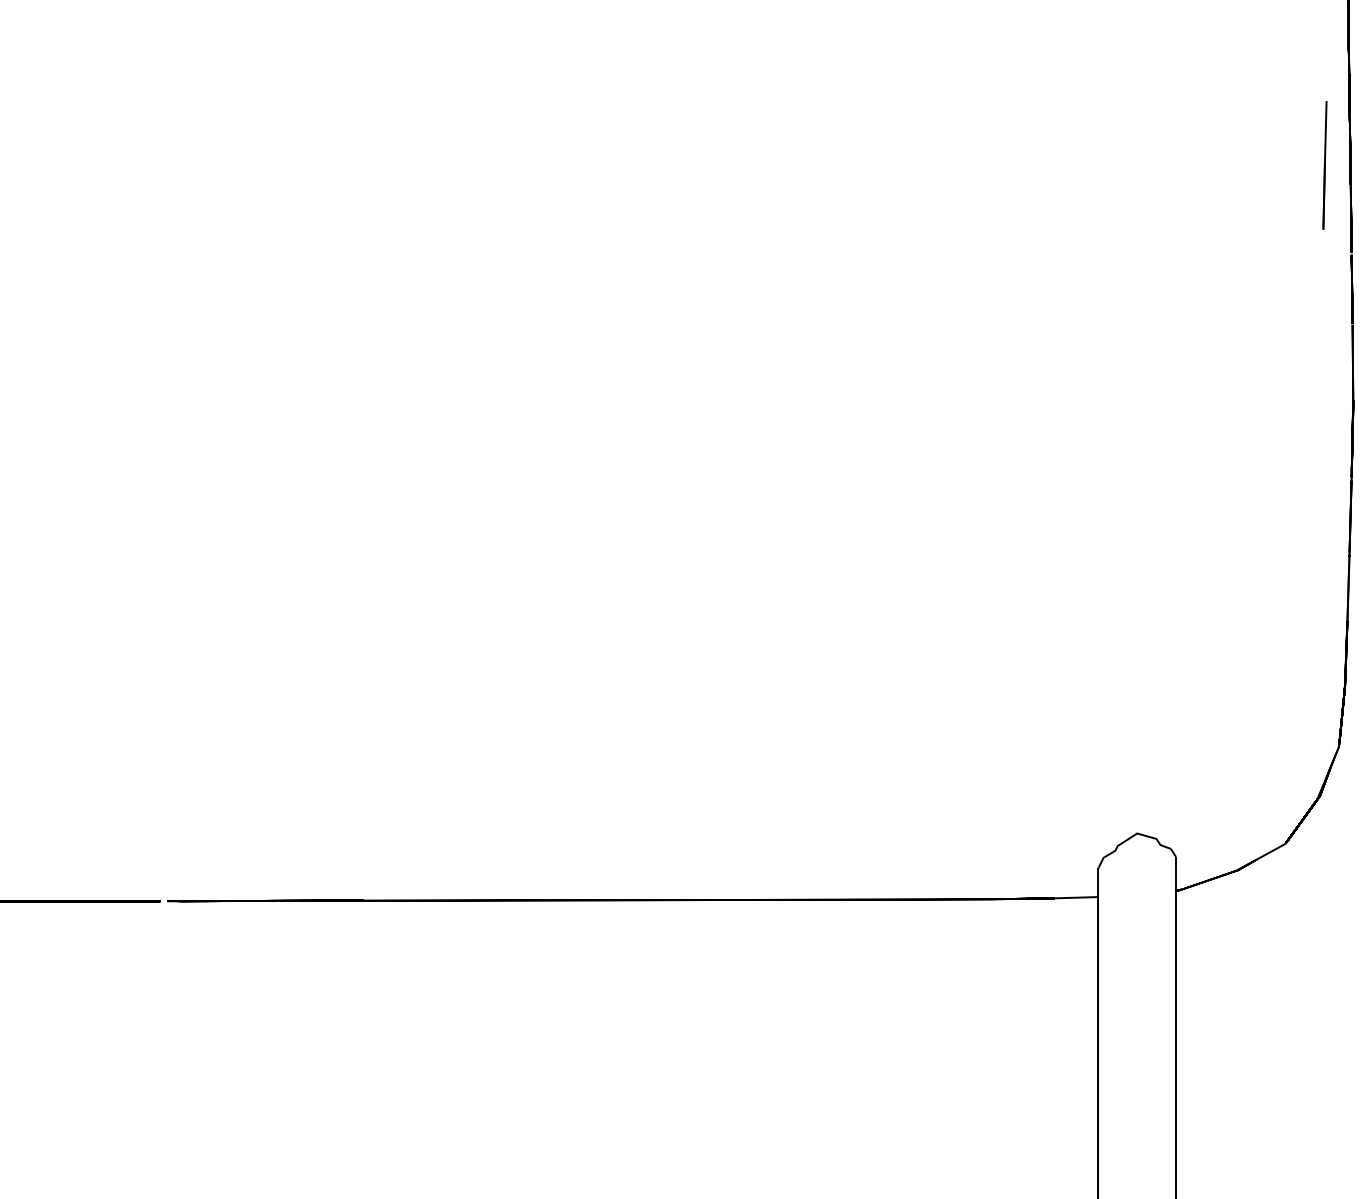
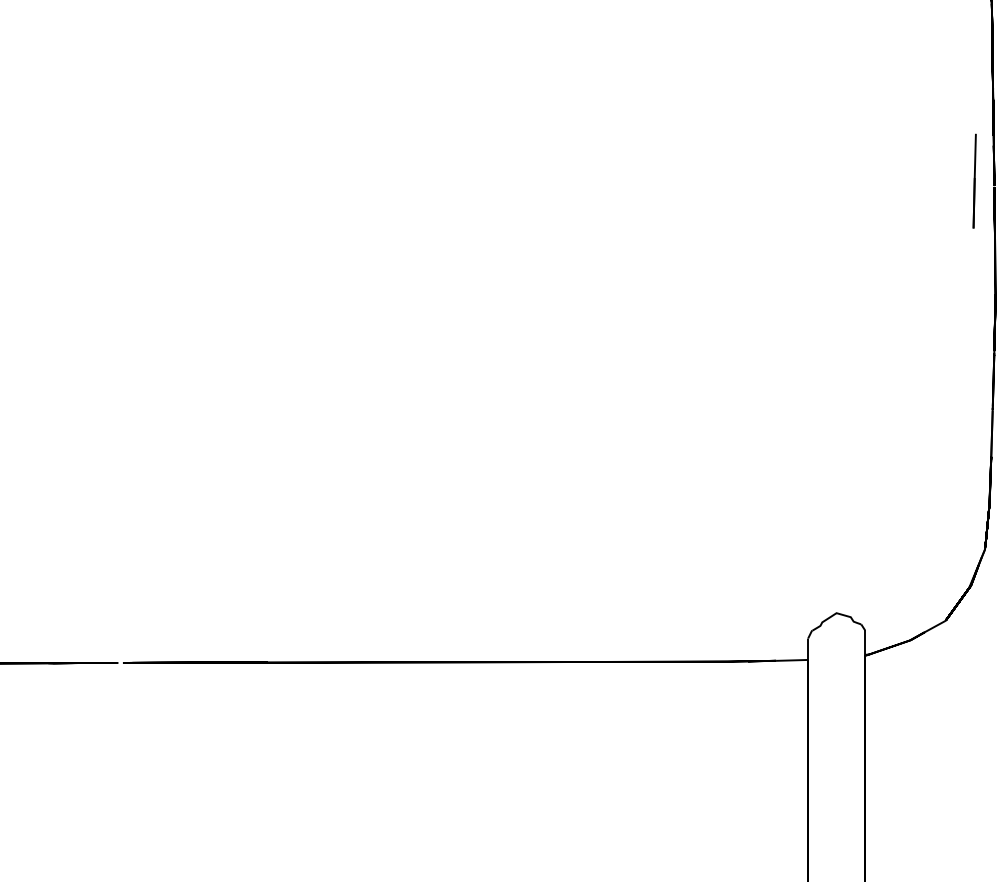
line: (1324, 165) -> (974, 181), moved

